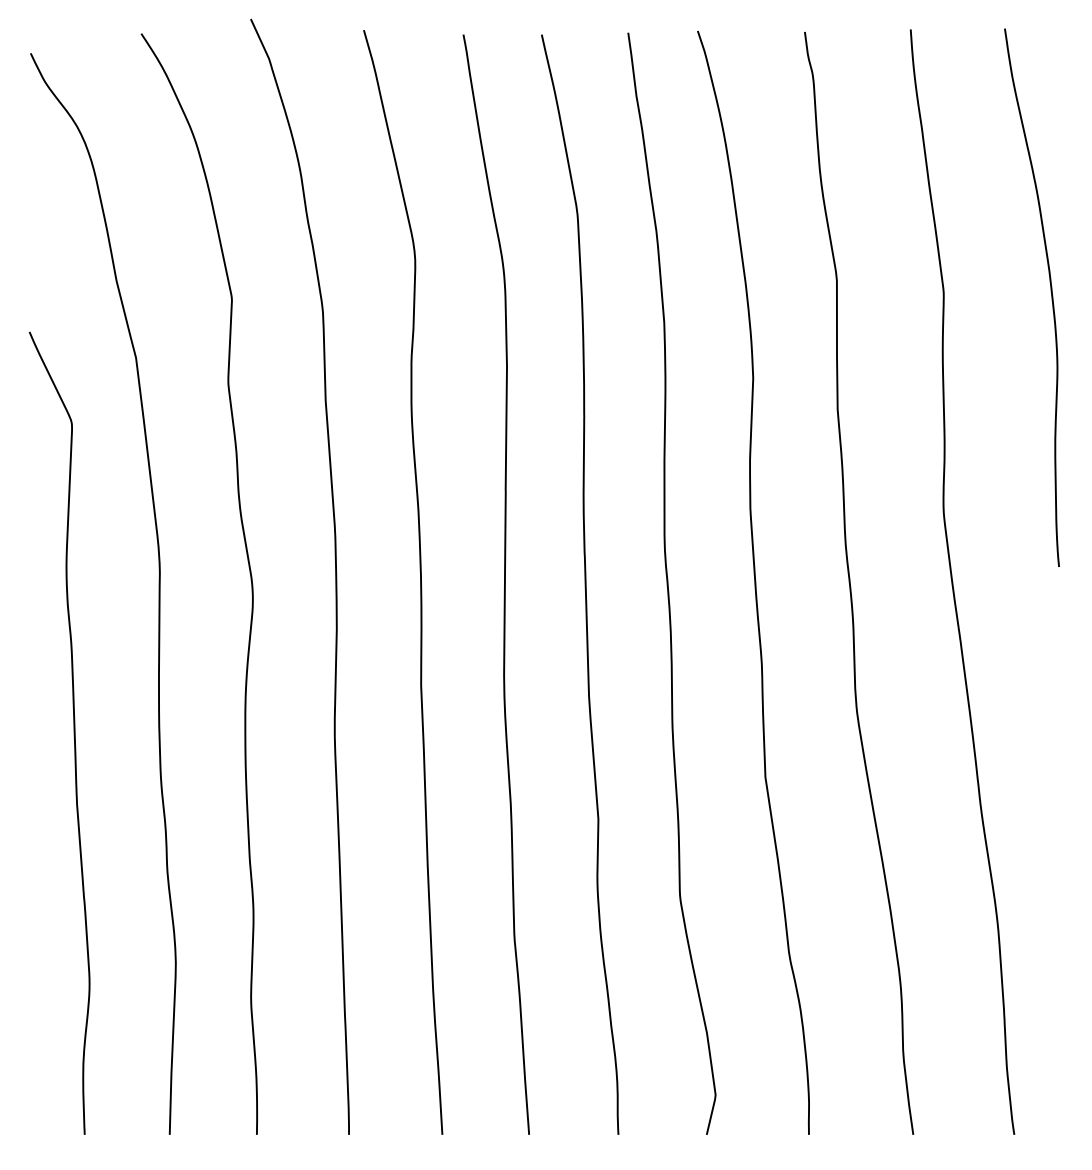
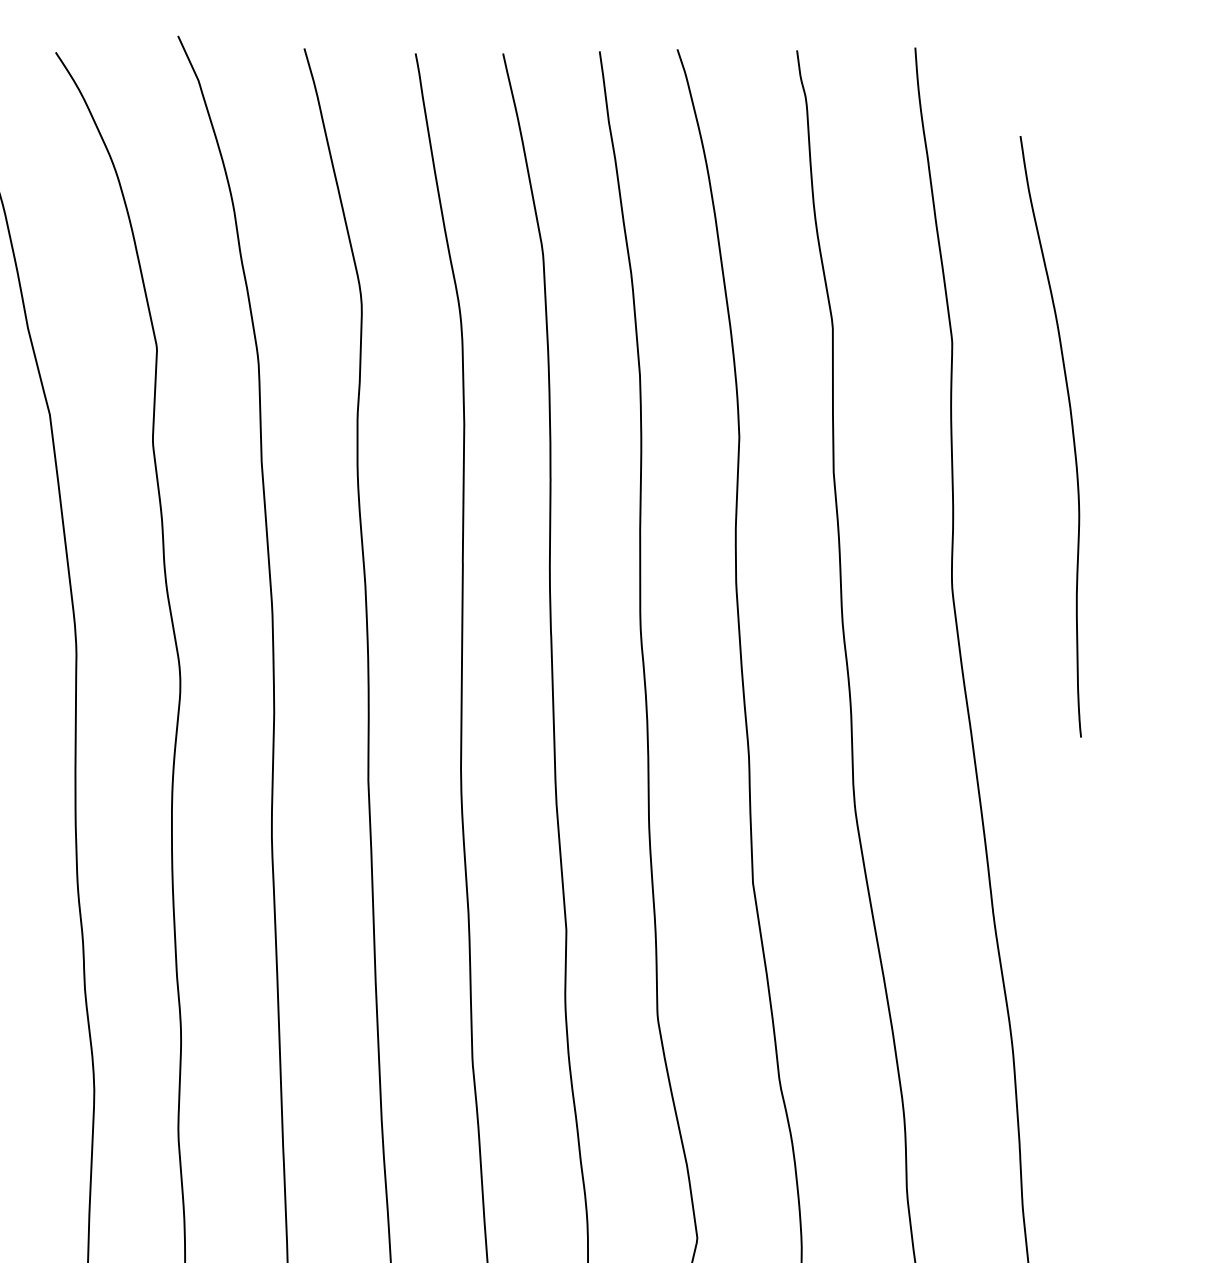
curve: (1050, 291) -> (1071, 429), moved

